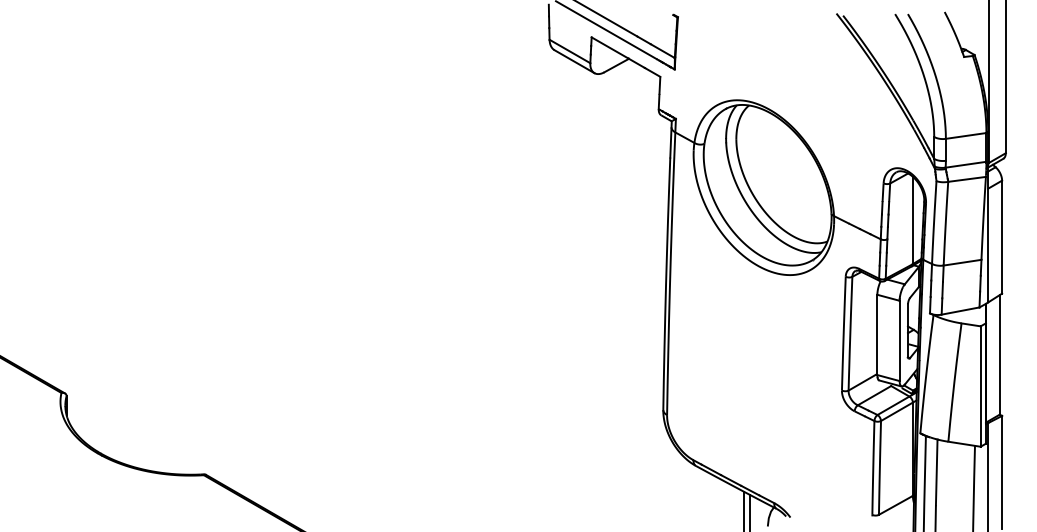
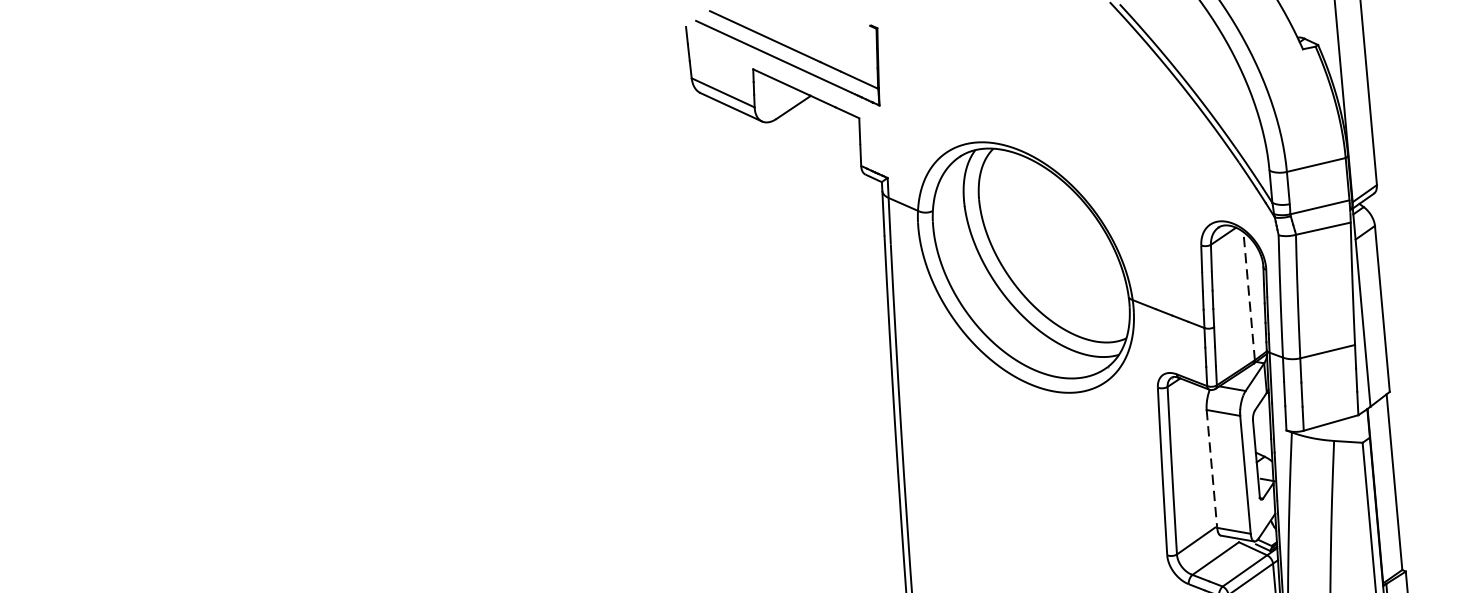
line: (912, 220) -> (1248, 296), solid -> dashed
line: (877, 335) -> (1212, 469), solid -> dashed

